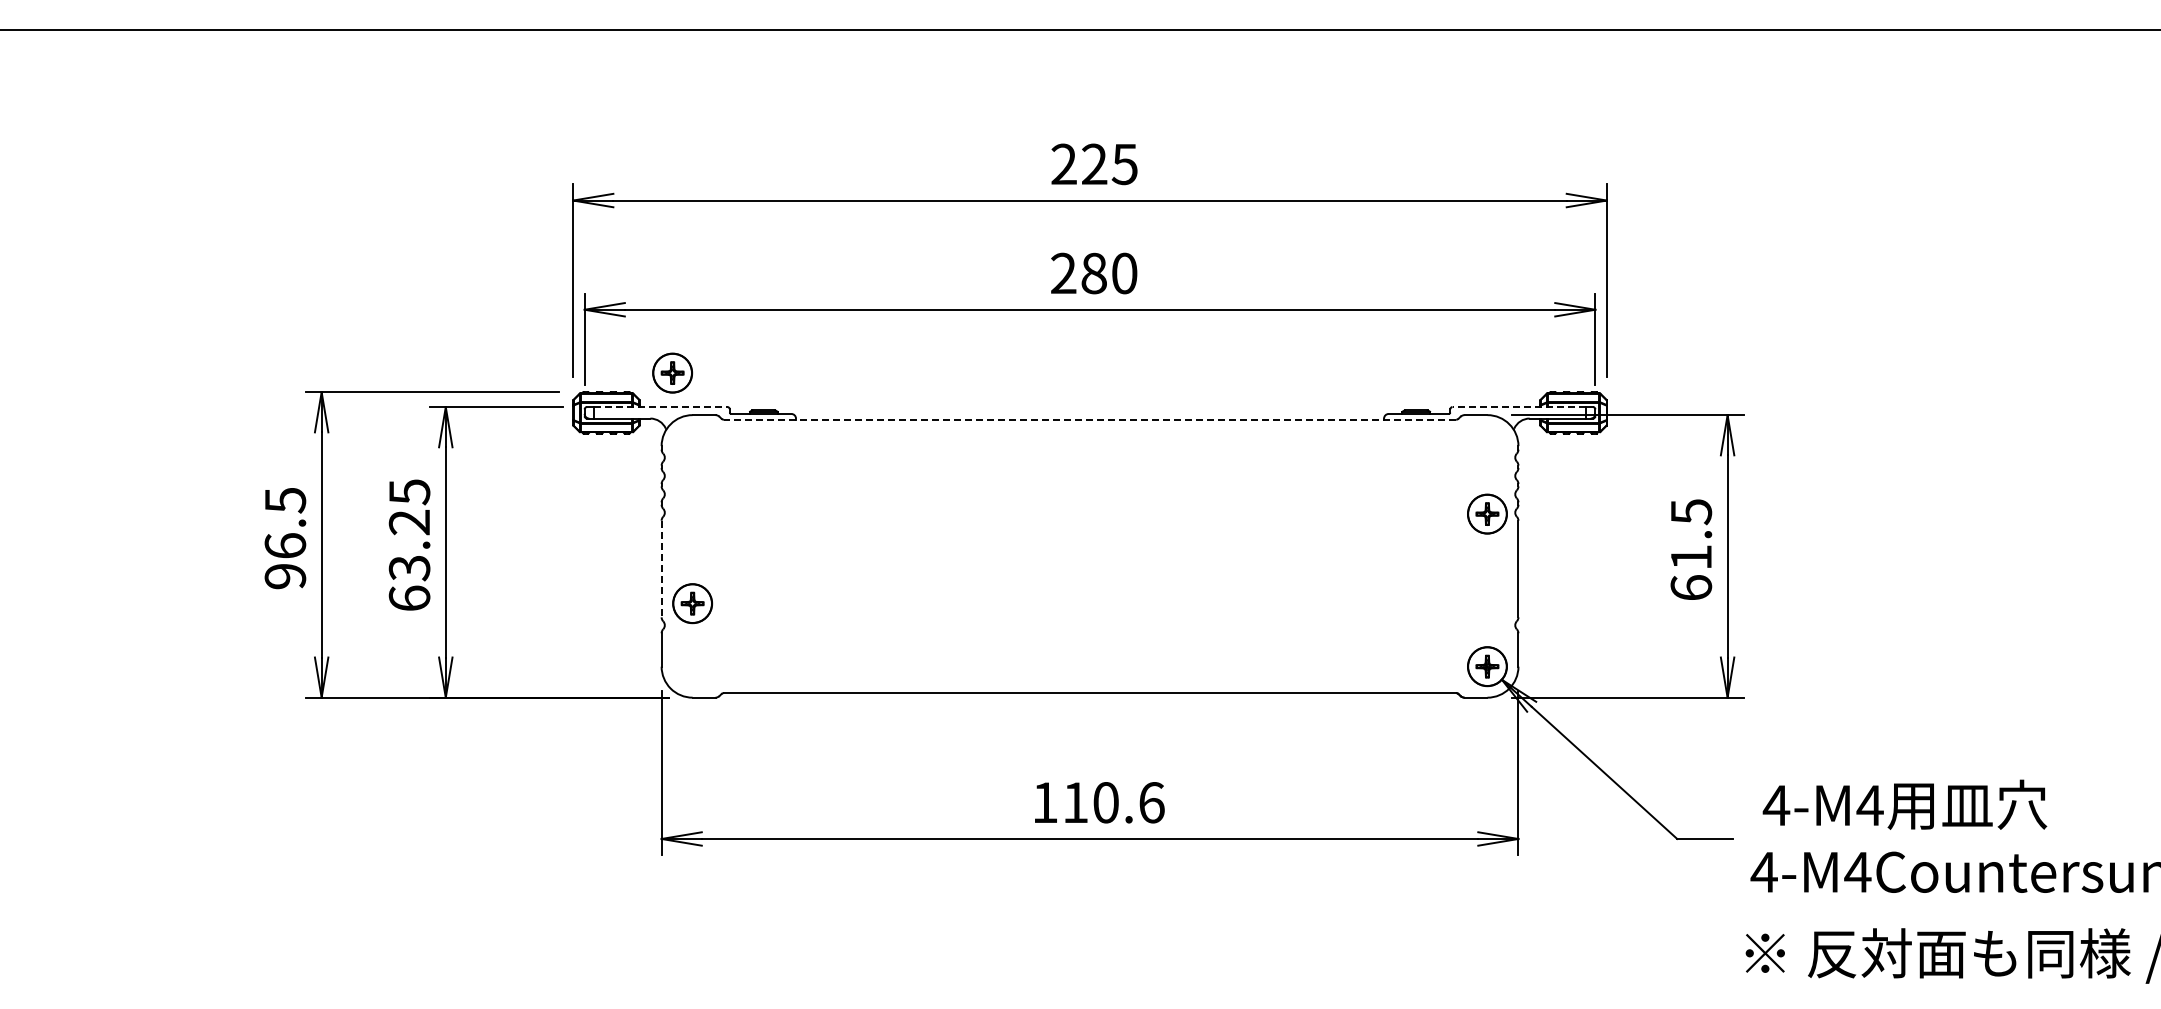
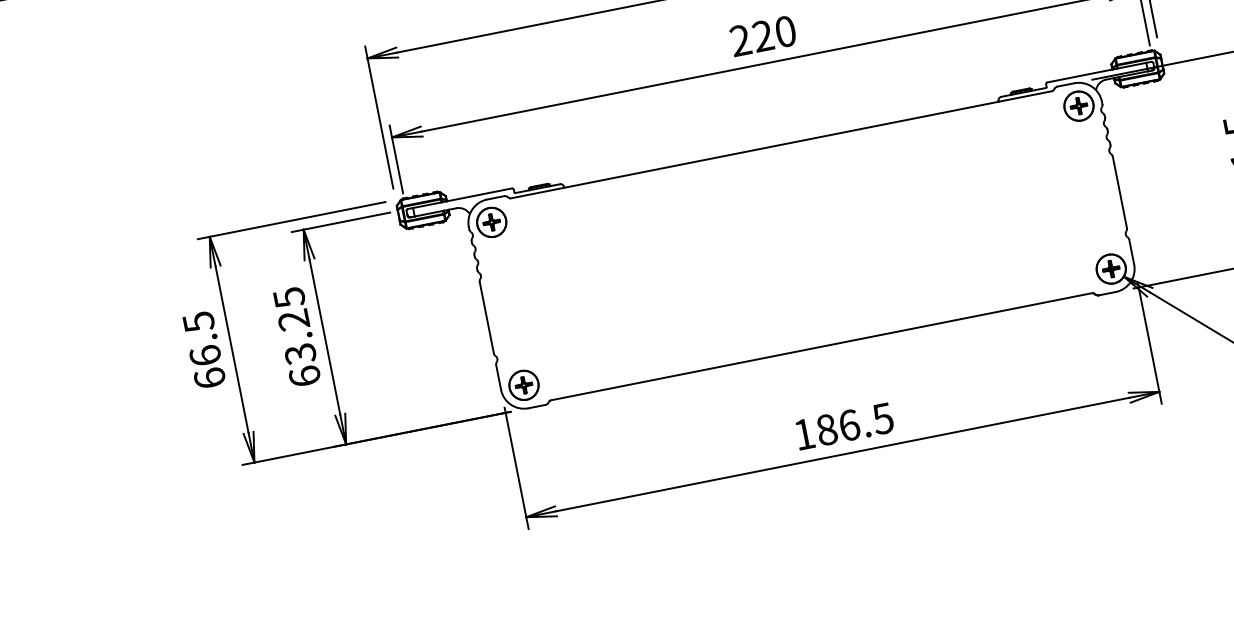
text: (1093, 273) -> (762, 36), 280 -> 220
part: (672, 372) -> (491, 221), moved
line: (660, 407) -> (462, 198), dashed -> solid
line: (1519, 407) -> (1097, 72), dashed -> solid
line: (1089, 419) -> (781, 144), dashed -> solid
part: (1487, 513) -> (1078, 105), moved
line: (661, 569) -> (486, 318), dashed -> solid
text: (285, 576) -> (210, 378), 96.5 -> 66.5
part: (692, 603) -> (523, 385), moved
text: (1113, 802) -> (854, 424), 110.6 -> 186.5

